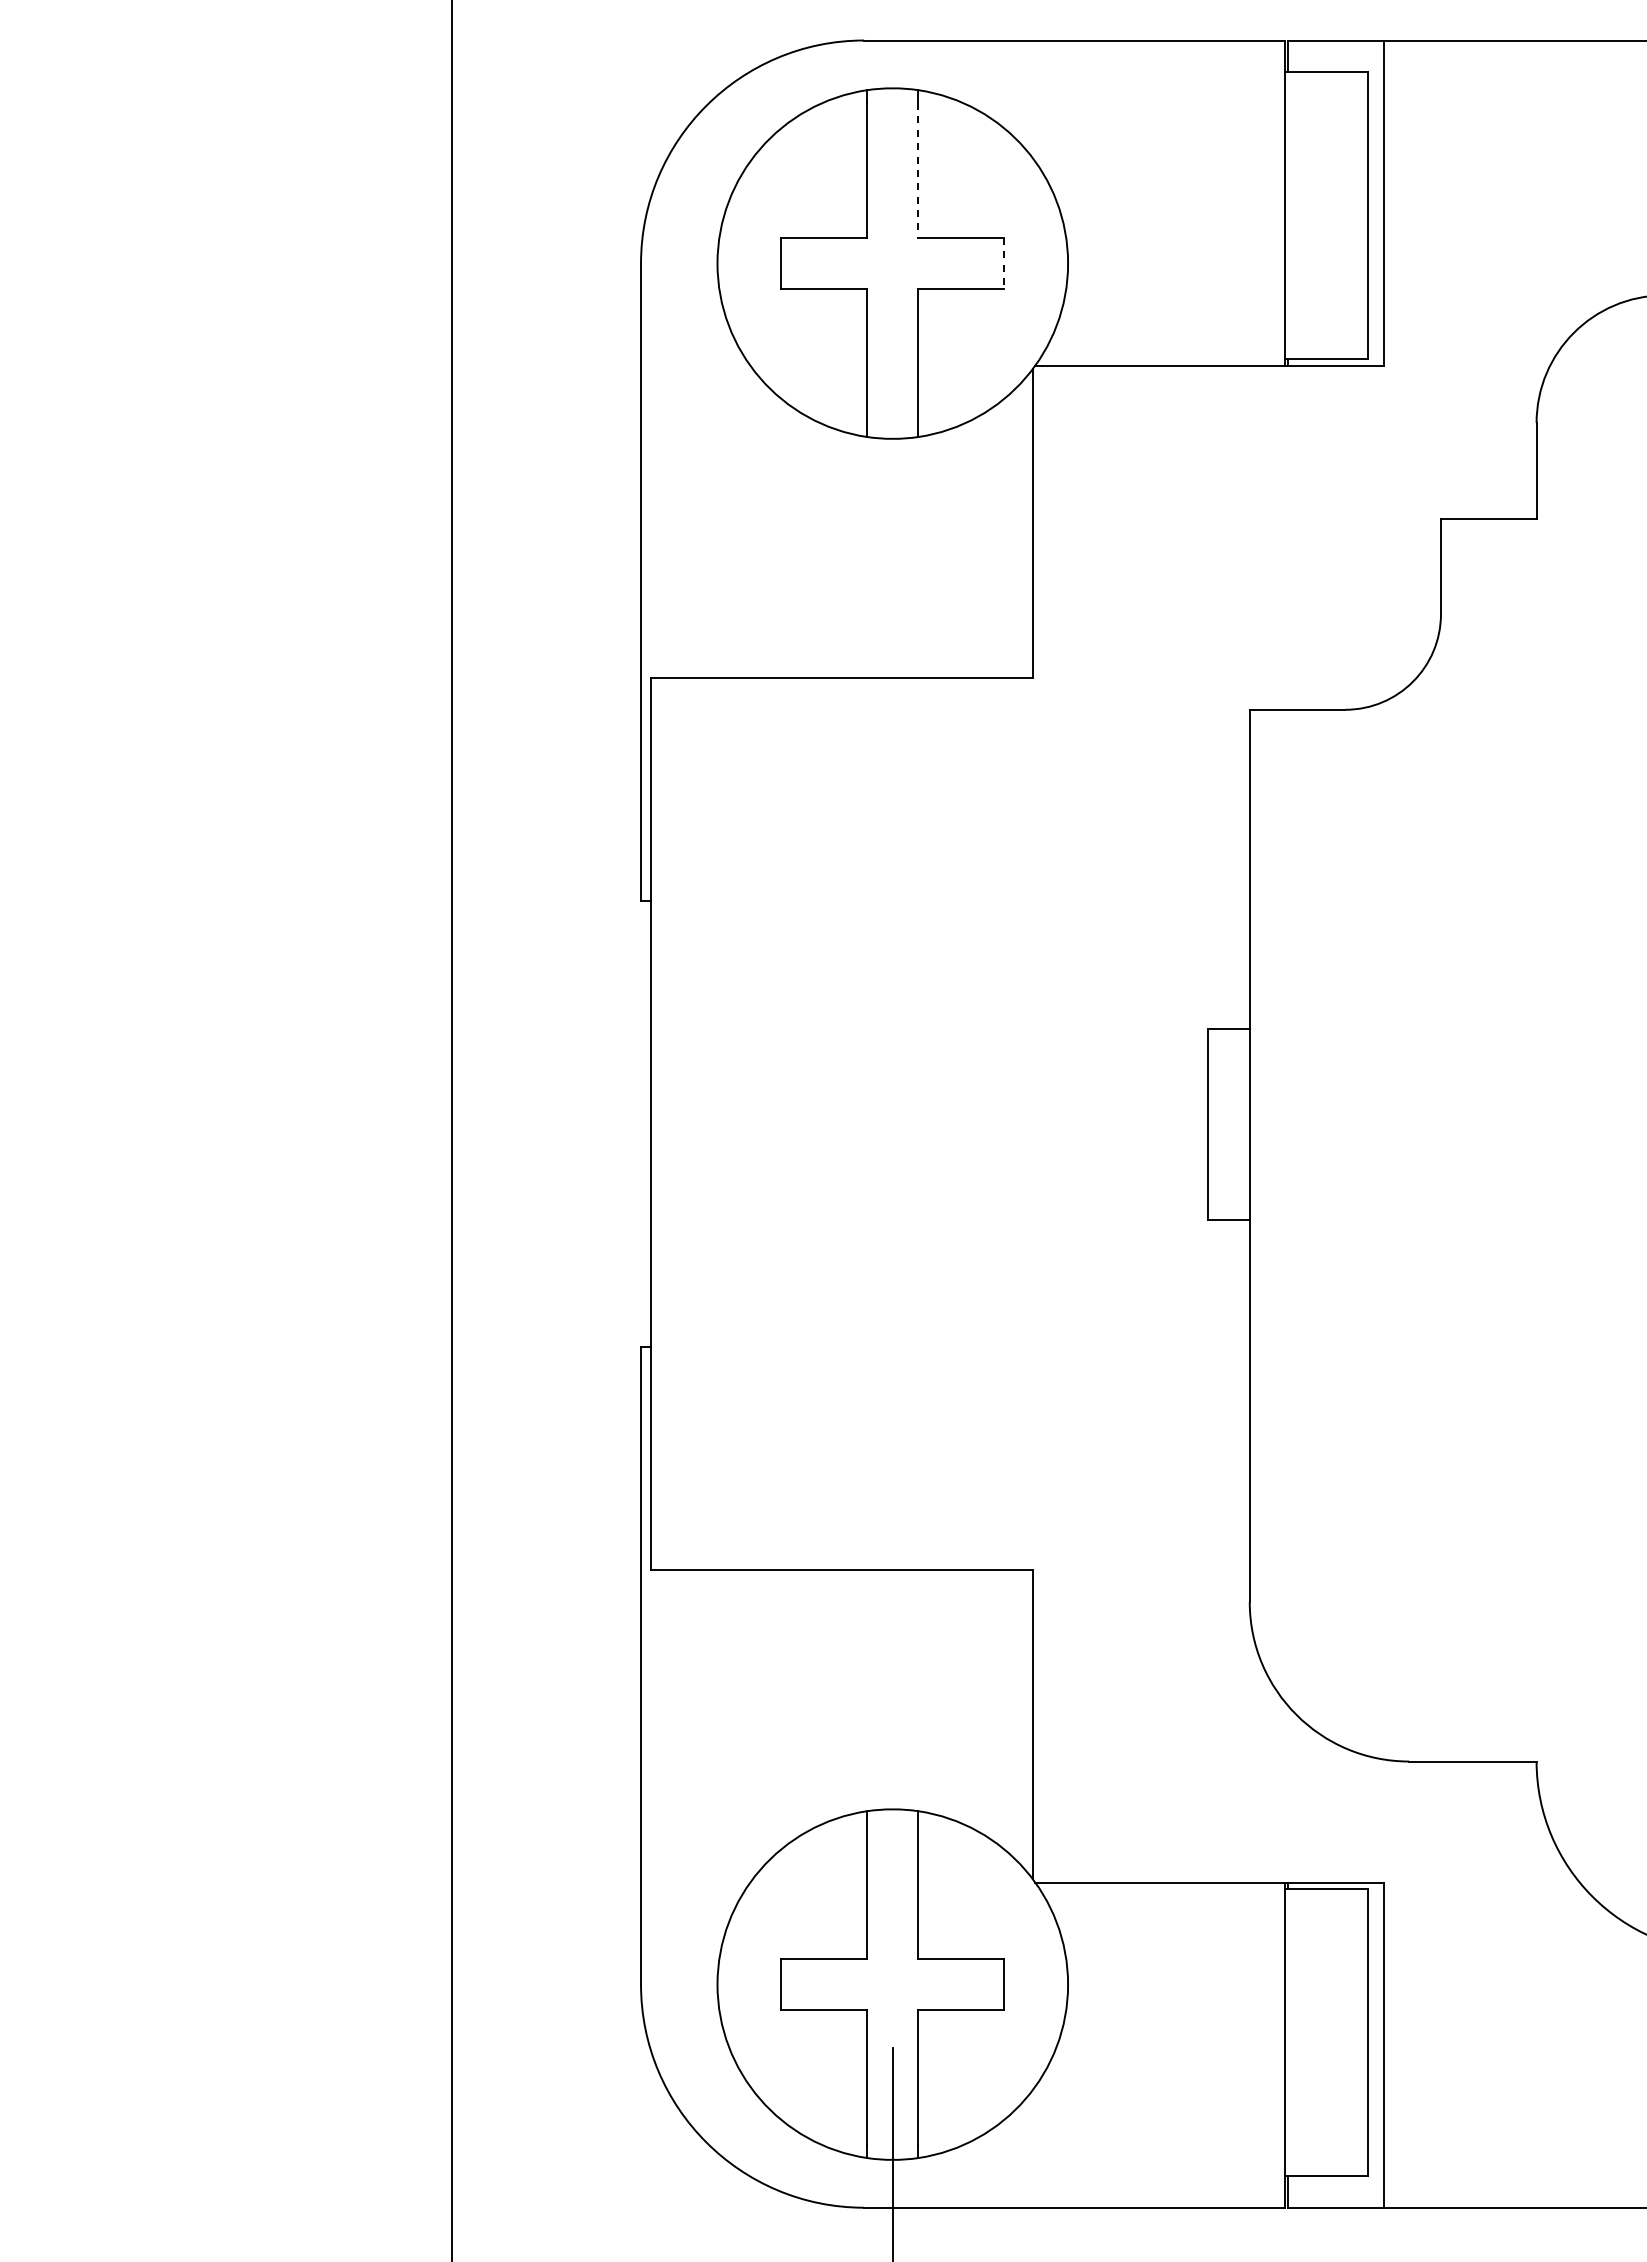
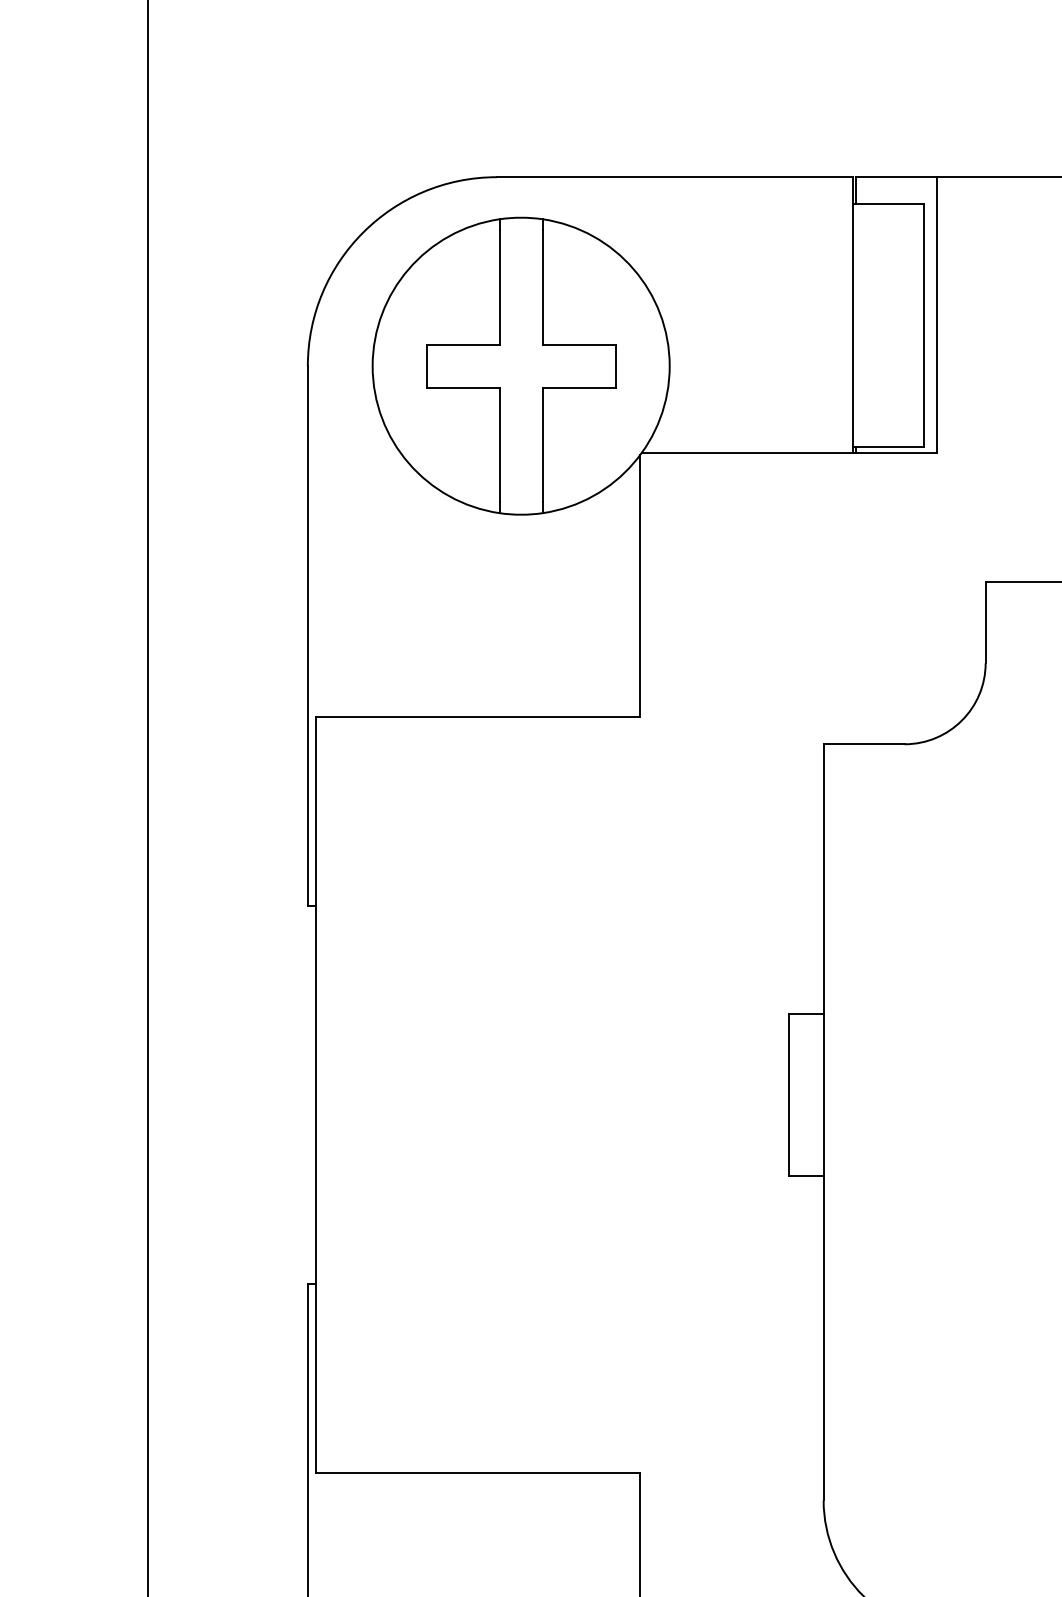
line: (918, 170) -> (542, 287), dashed -> solid
line: (1004, 264) -> (615, 366), dashed -> solid

